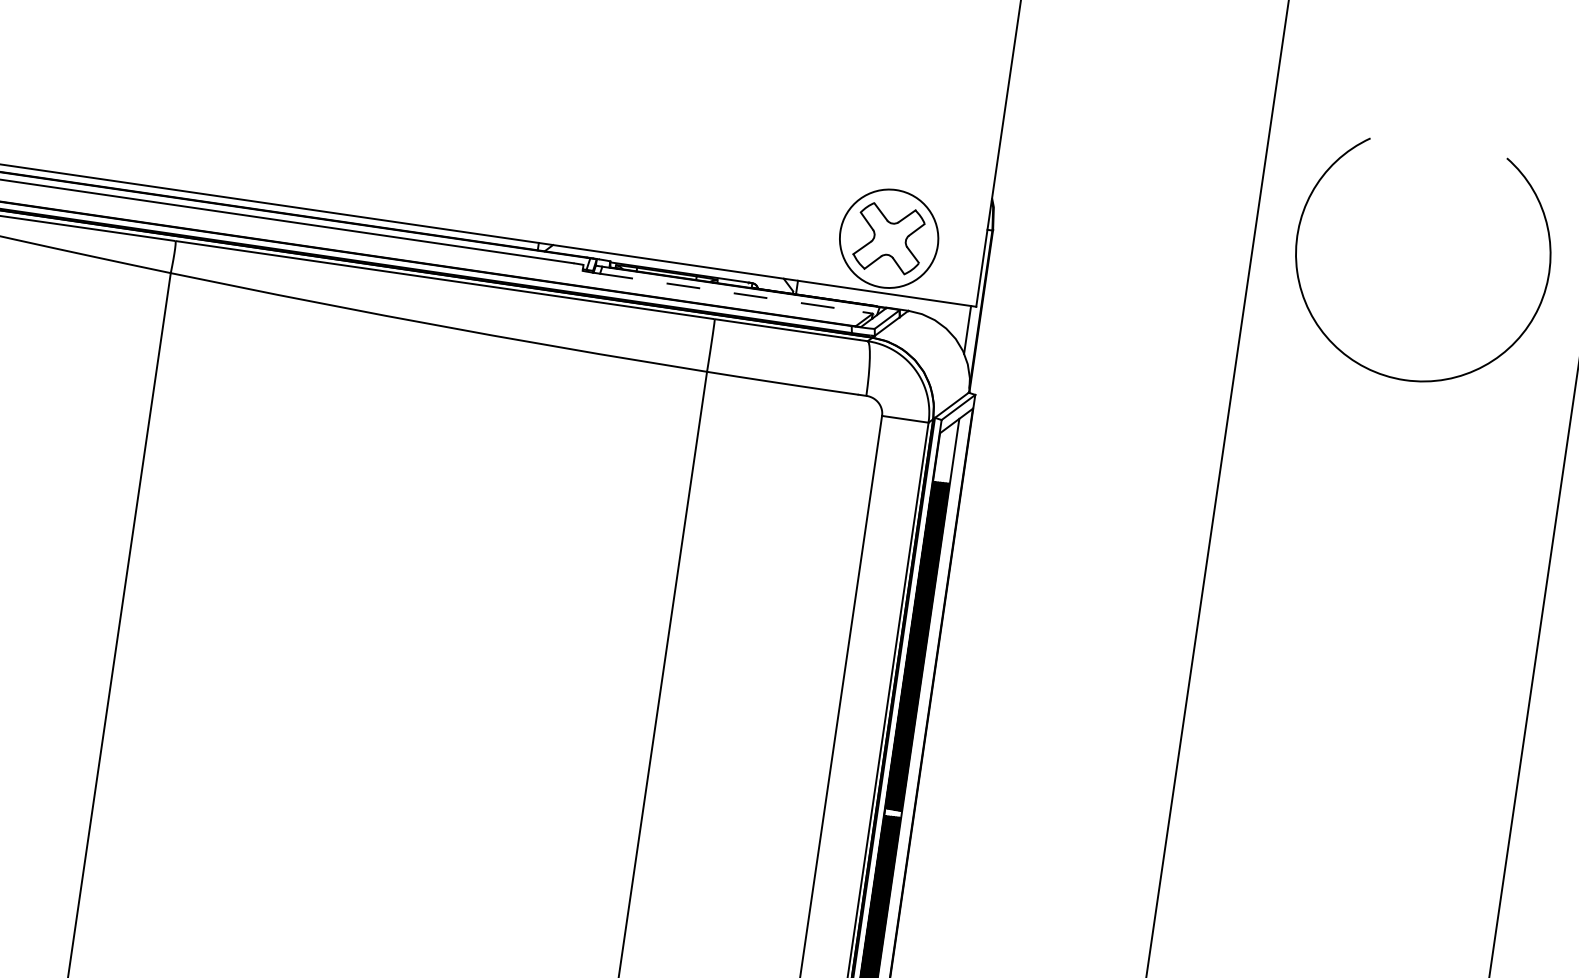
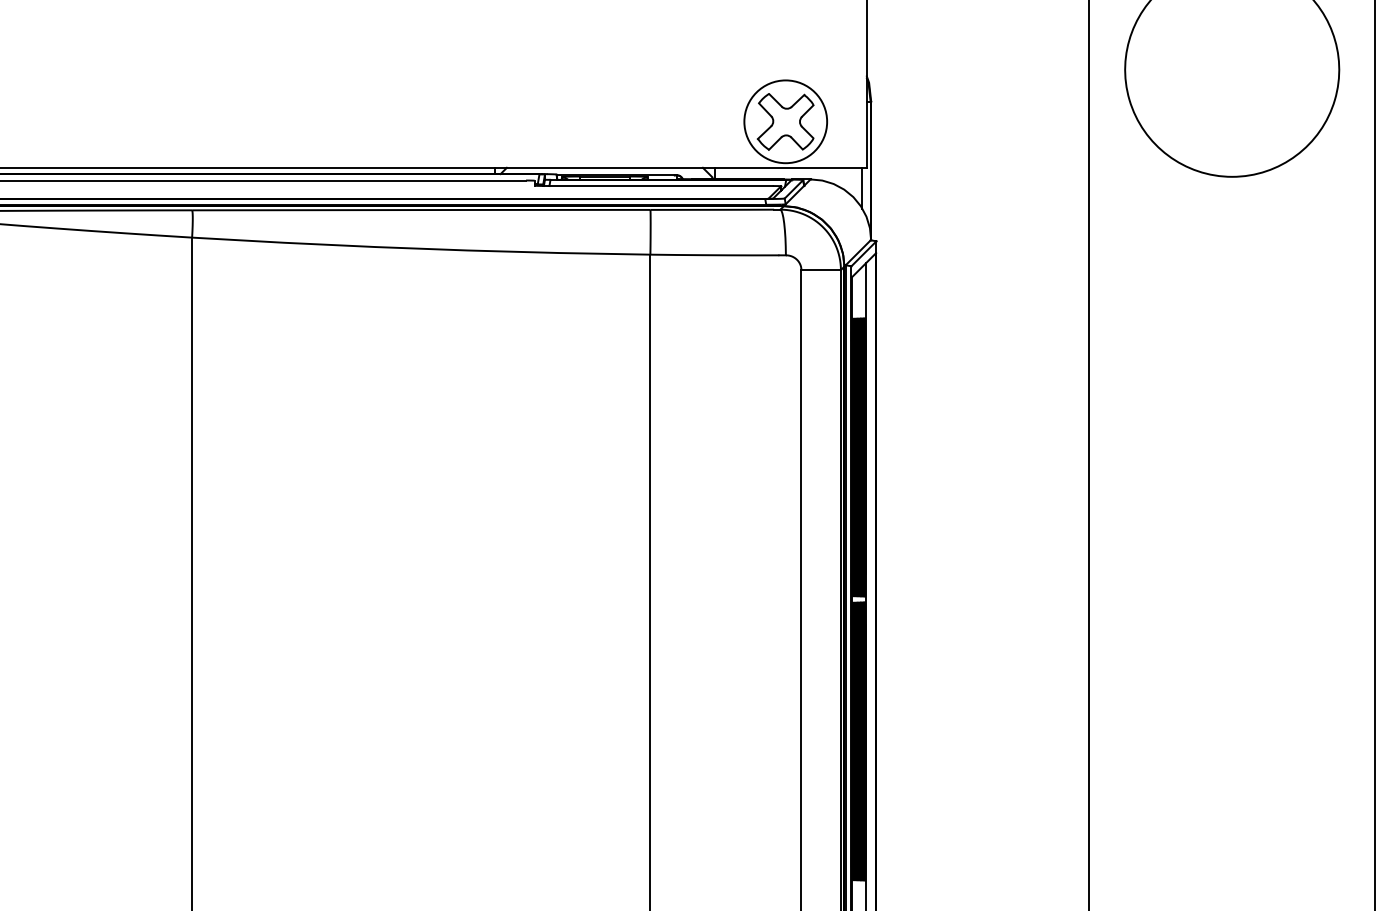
line: (730, 293) -> (660, 186), dashed -> solid

